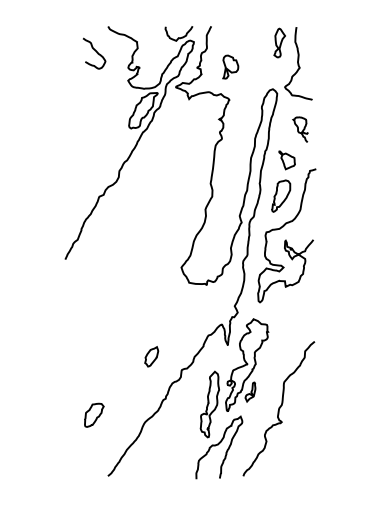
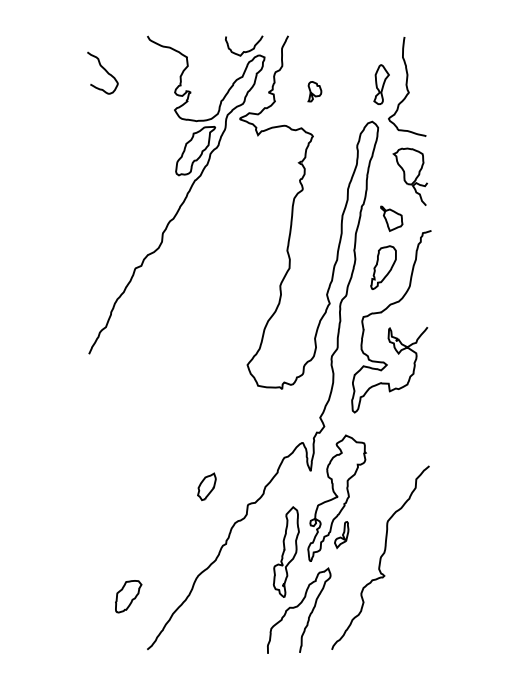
part: (279, 42) -> (381, 83), moved
curve: (96, 53) -> (105, 72), moved
part: (230, 67) -> (314, 92), size x0.62
part: (300, 129) -> (409, 176), size x1.67
part: (94, 414) -> (128, 595), moved

